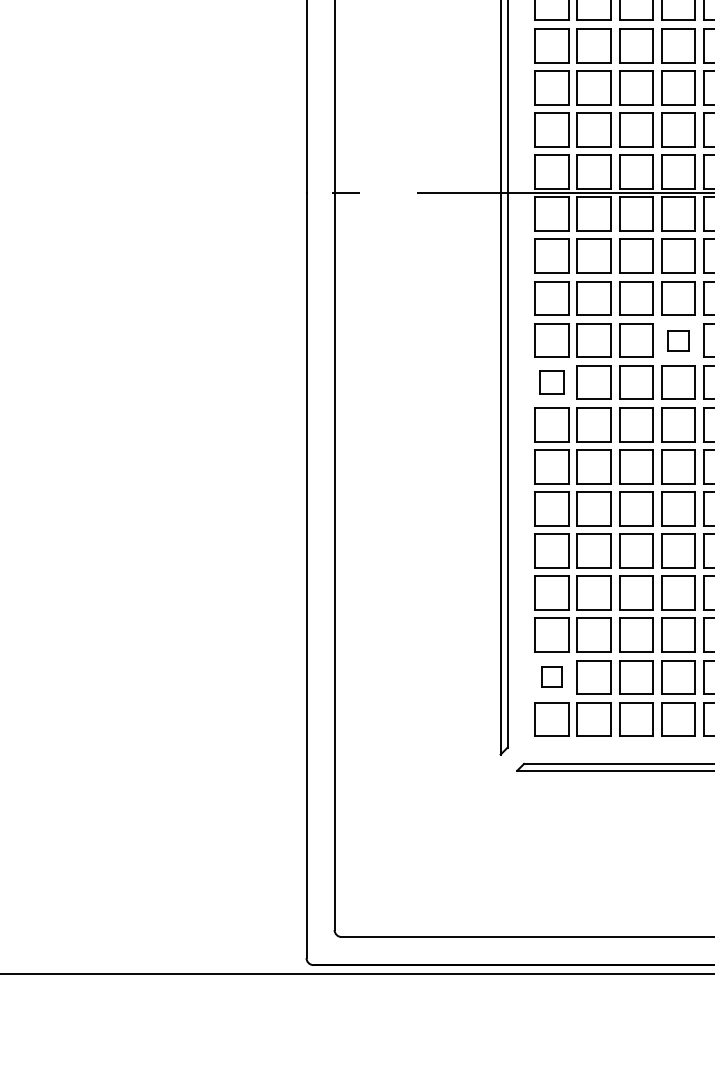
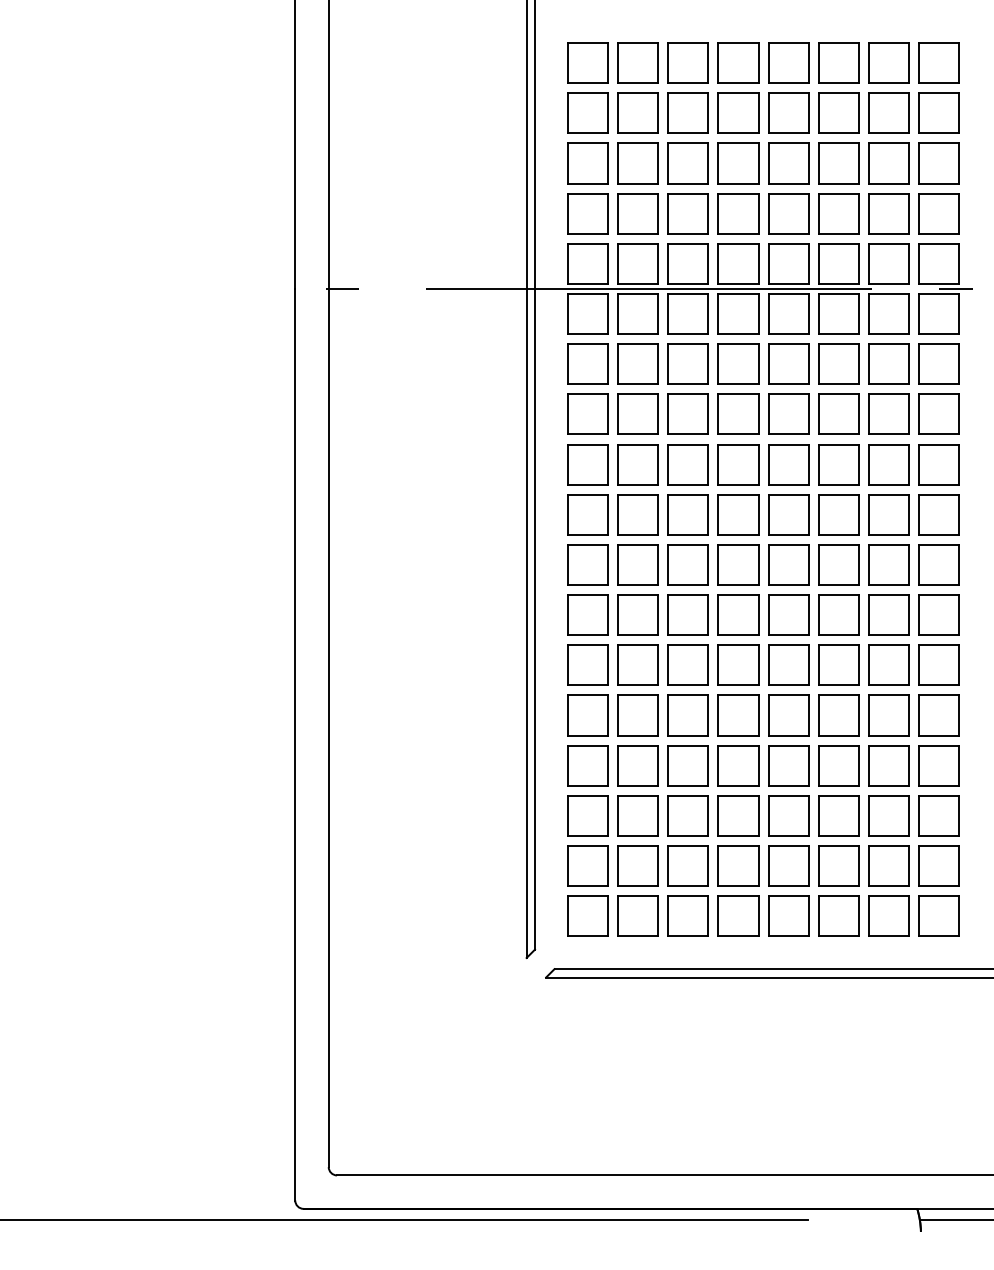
part: (678, 340) -> (738, 464), size x1.67
part: (551, 382) -> (587, 514), size x1.43
part: (551, 676) -> (587, 865), size x1.67

